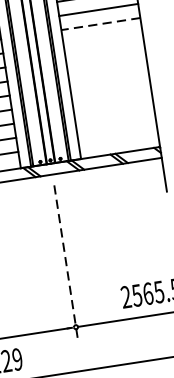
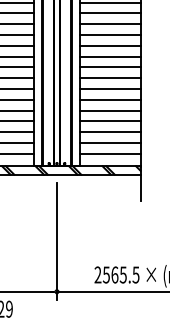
line: (99, 24) -> (109, 67), dashed -> solid
line: (103, 38) -> (110, 78), added
line: (105, 51) -> (110, 88), added
line: (107, 65) -> (110, 99), added
line: (109, 80) -> (110, 110), added
line: (111, 94) -> (110, 121), added
line: (114, 108) -> (110, 132), added
line: (116, 121) -> (110, 142), added
line: (118, 136) -> (110, 153), added
line: (65, 261) -> (56, 241), dashed -> solid

